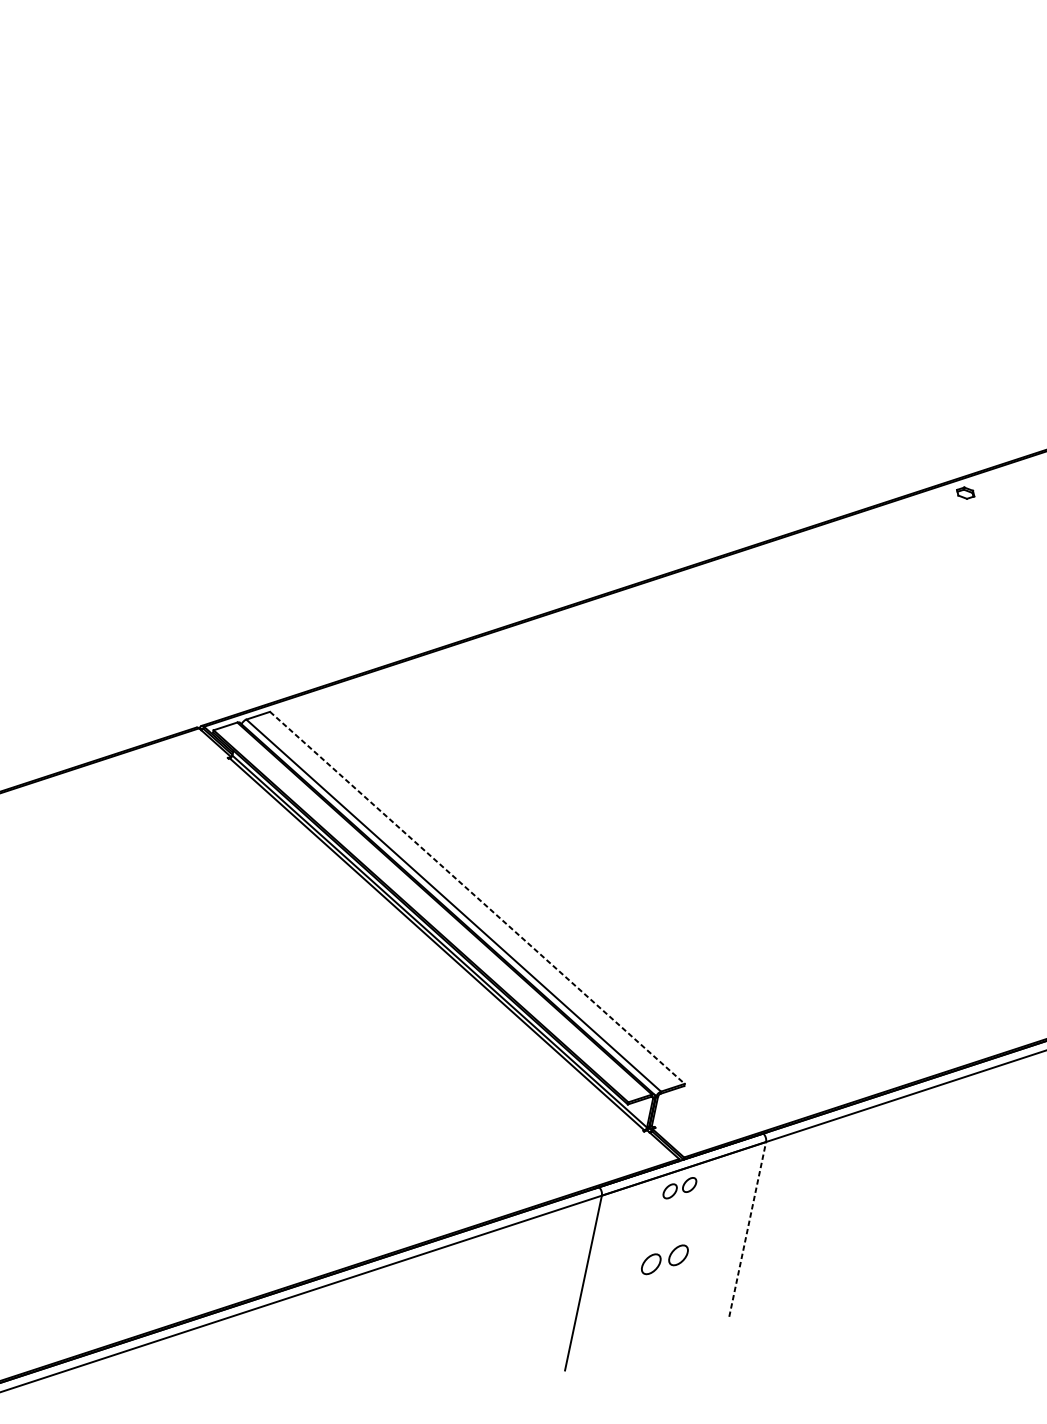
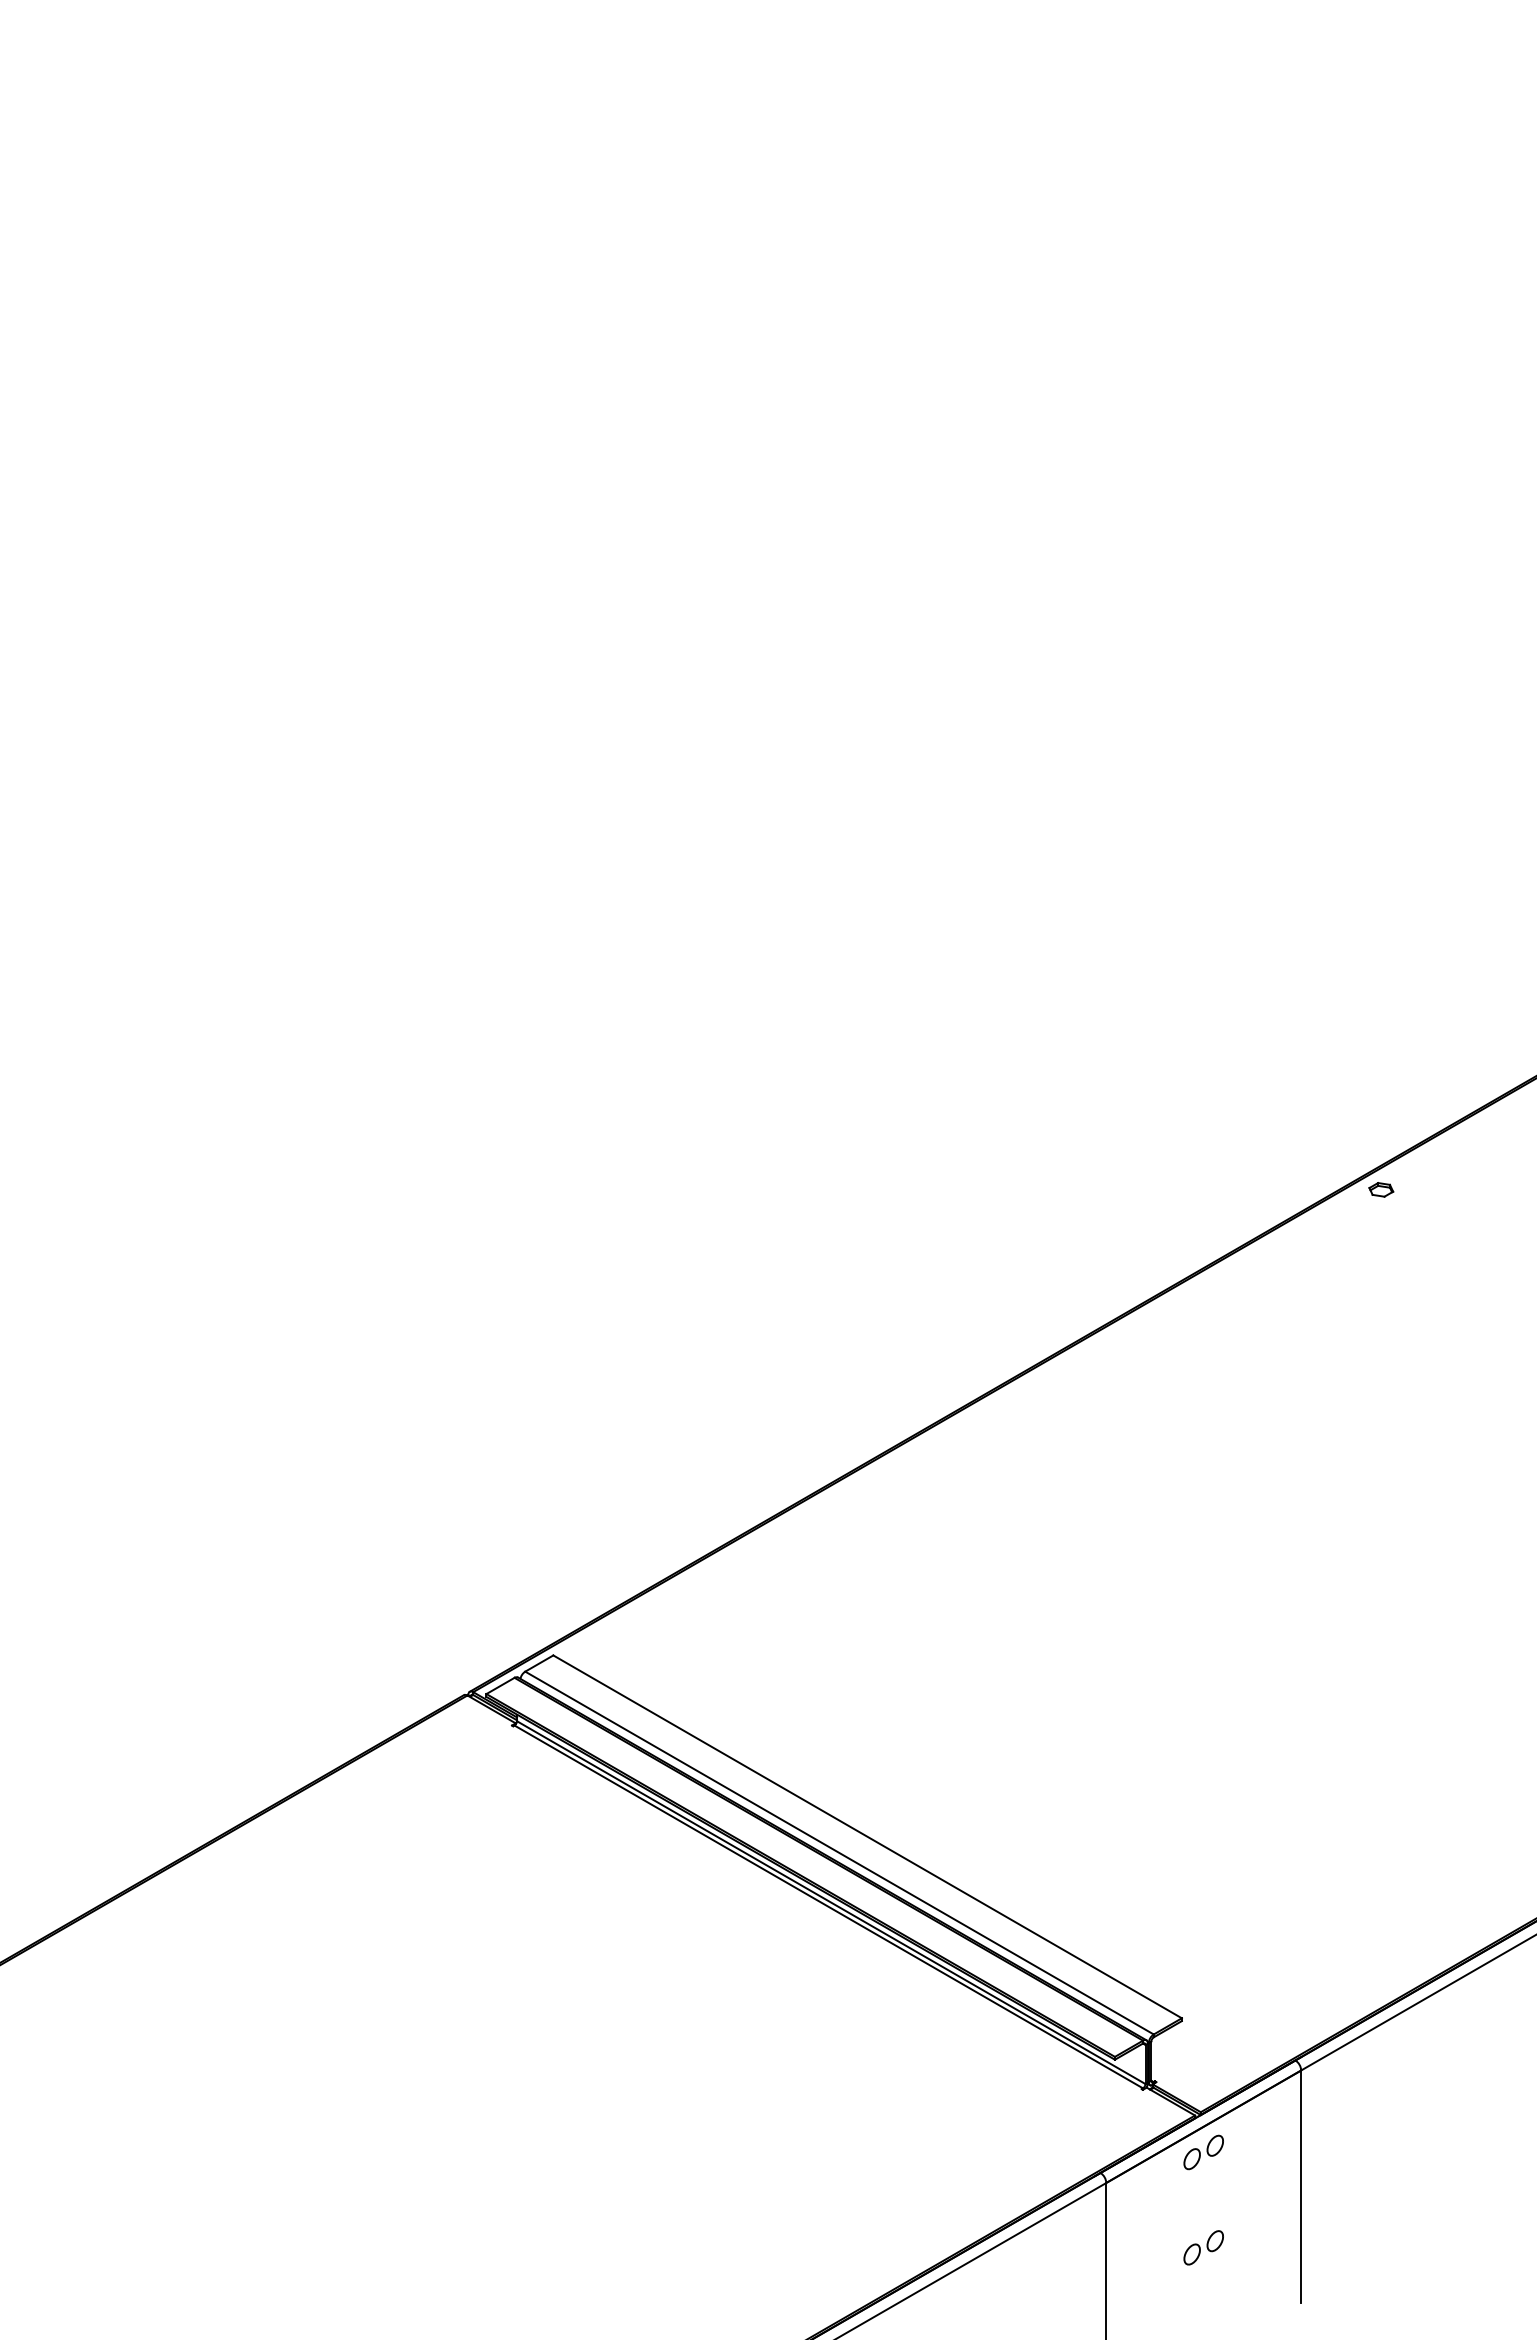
line: (477, 897) -> (867, 1836), dashed -> solid
line: (747, 1229) -> (1301, 2186), dashed -> solid
part: (664, 1259) -> (1203, 2247), size x0.71

